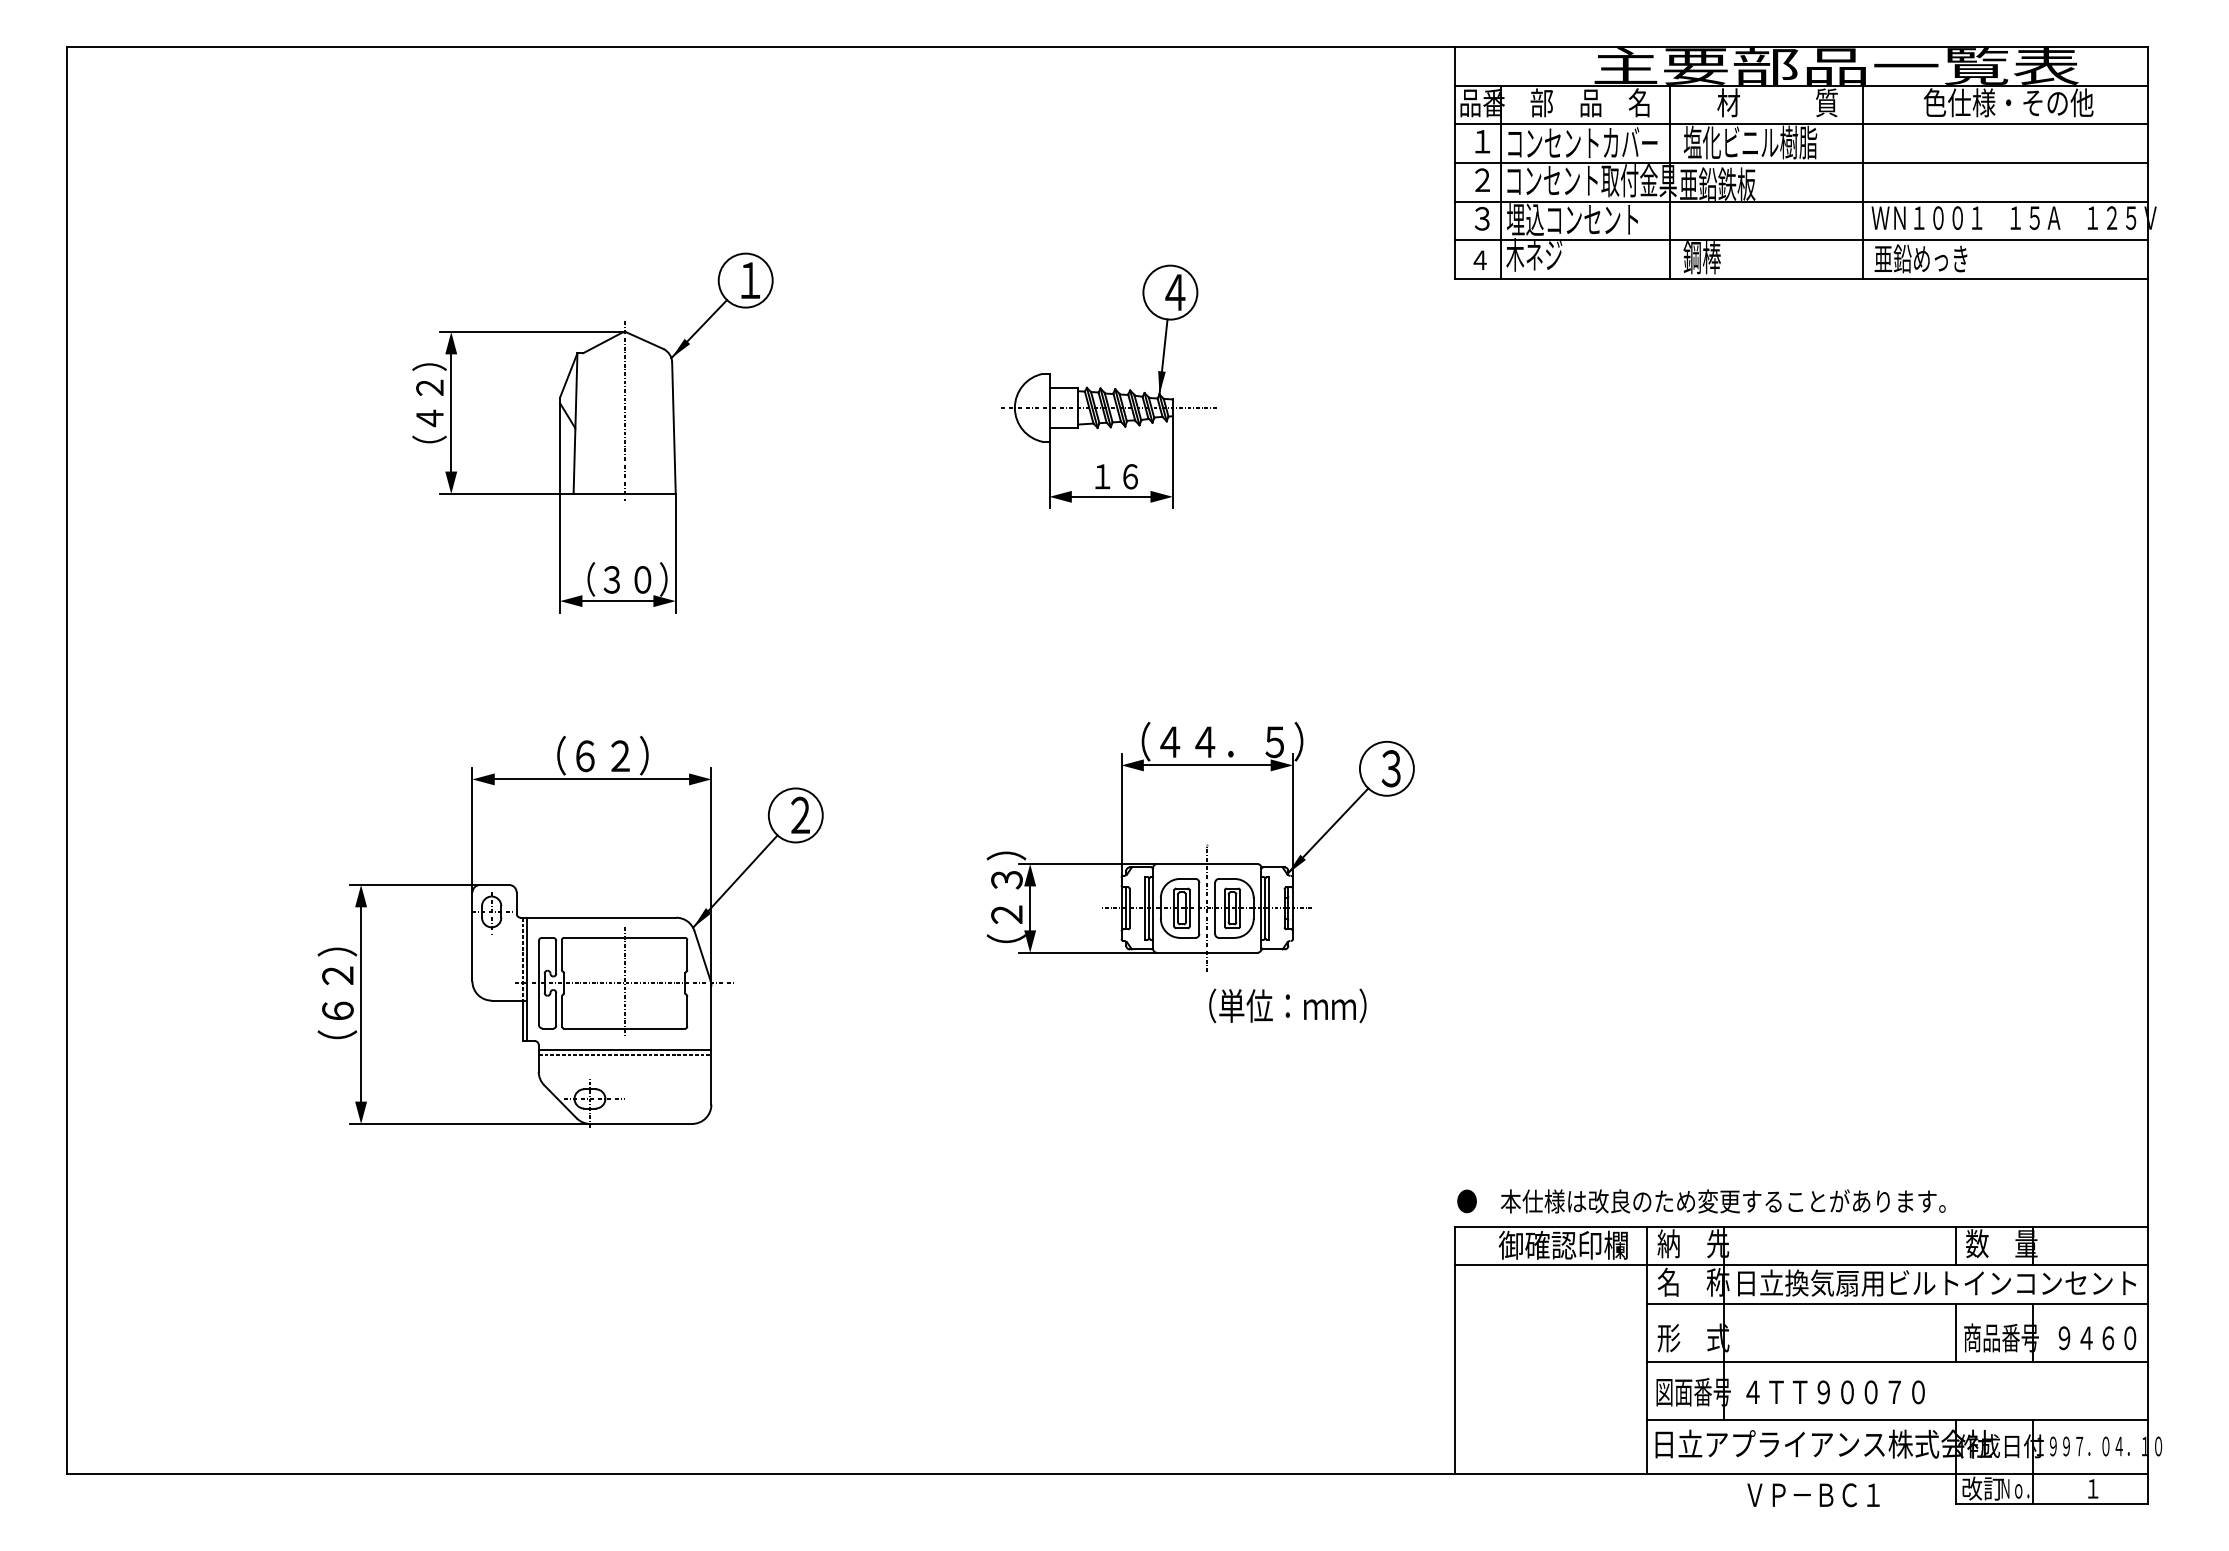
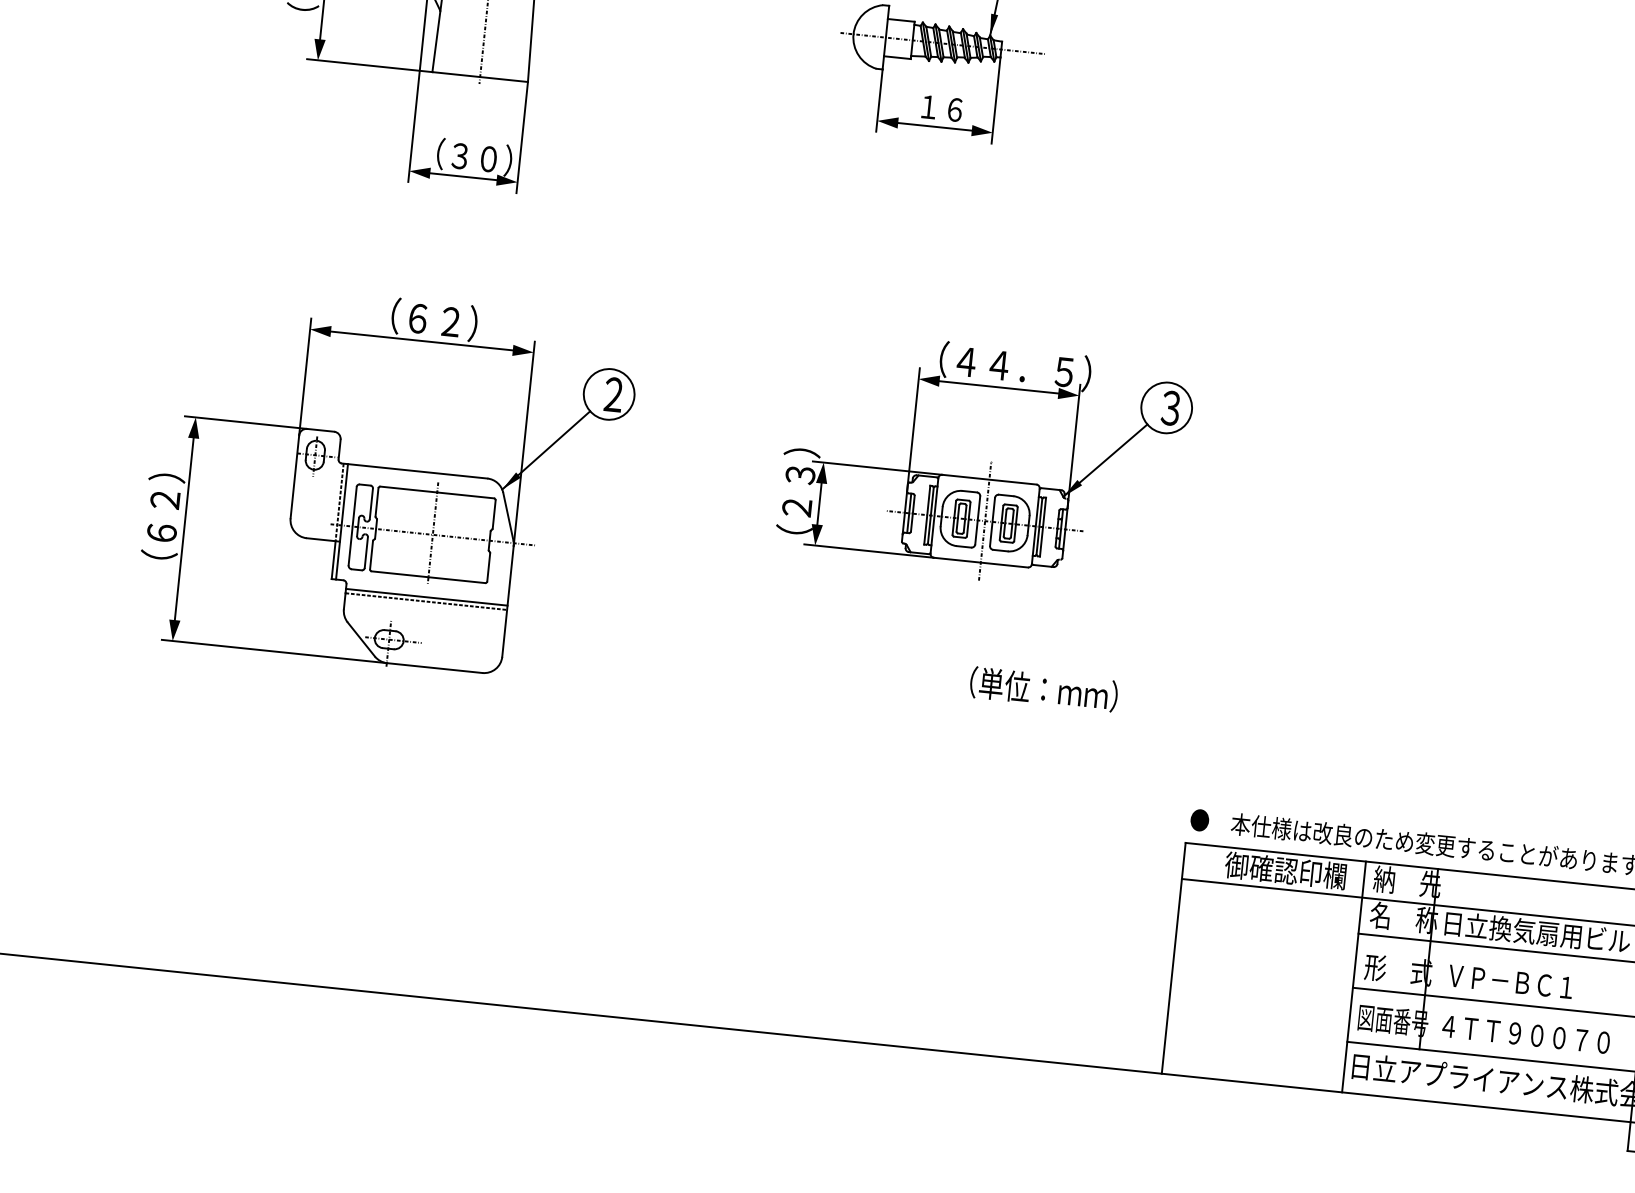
text: (1287, 1005) -> (1043, 688), moved
text: (1813, 1495) -> (1510, 982), moved

